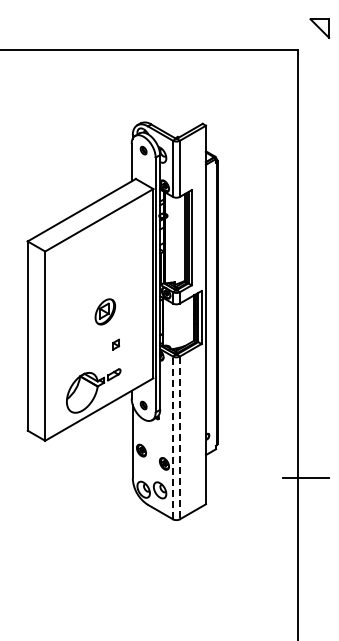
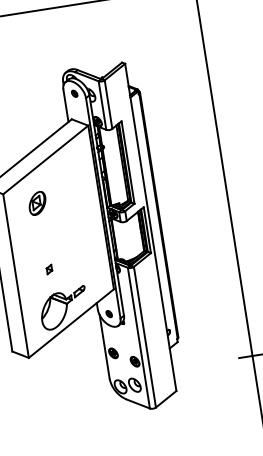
part: (104, 311) -> (36, 203), moved
part: (116, 344) -> (49, 269), moved
line: (172, 437) -> (138, 337), dashed -> solid
line: (179, 438) -> (144, 337), dashed -> solid

